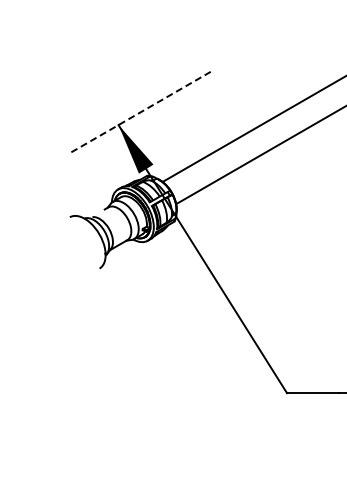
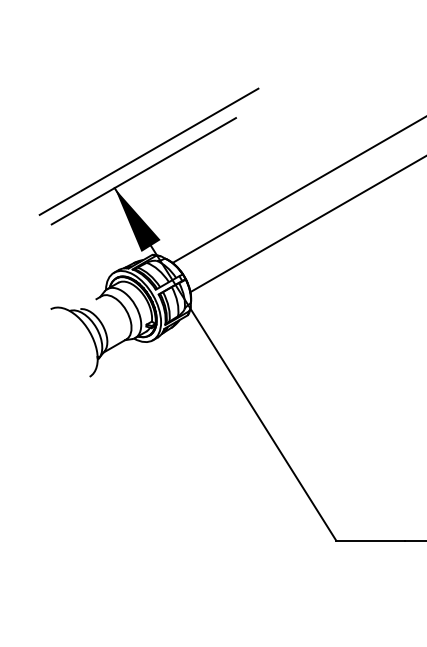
line: (144, 97) -> (148, 151), added
line: (140, 112) -> (143, 171), dashed -> solid

